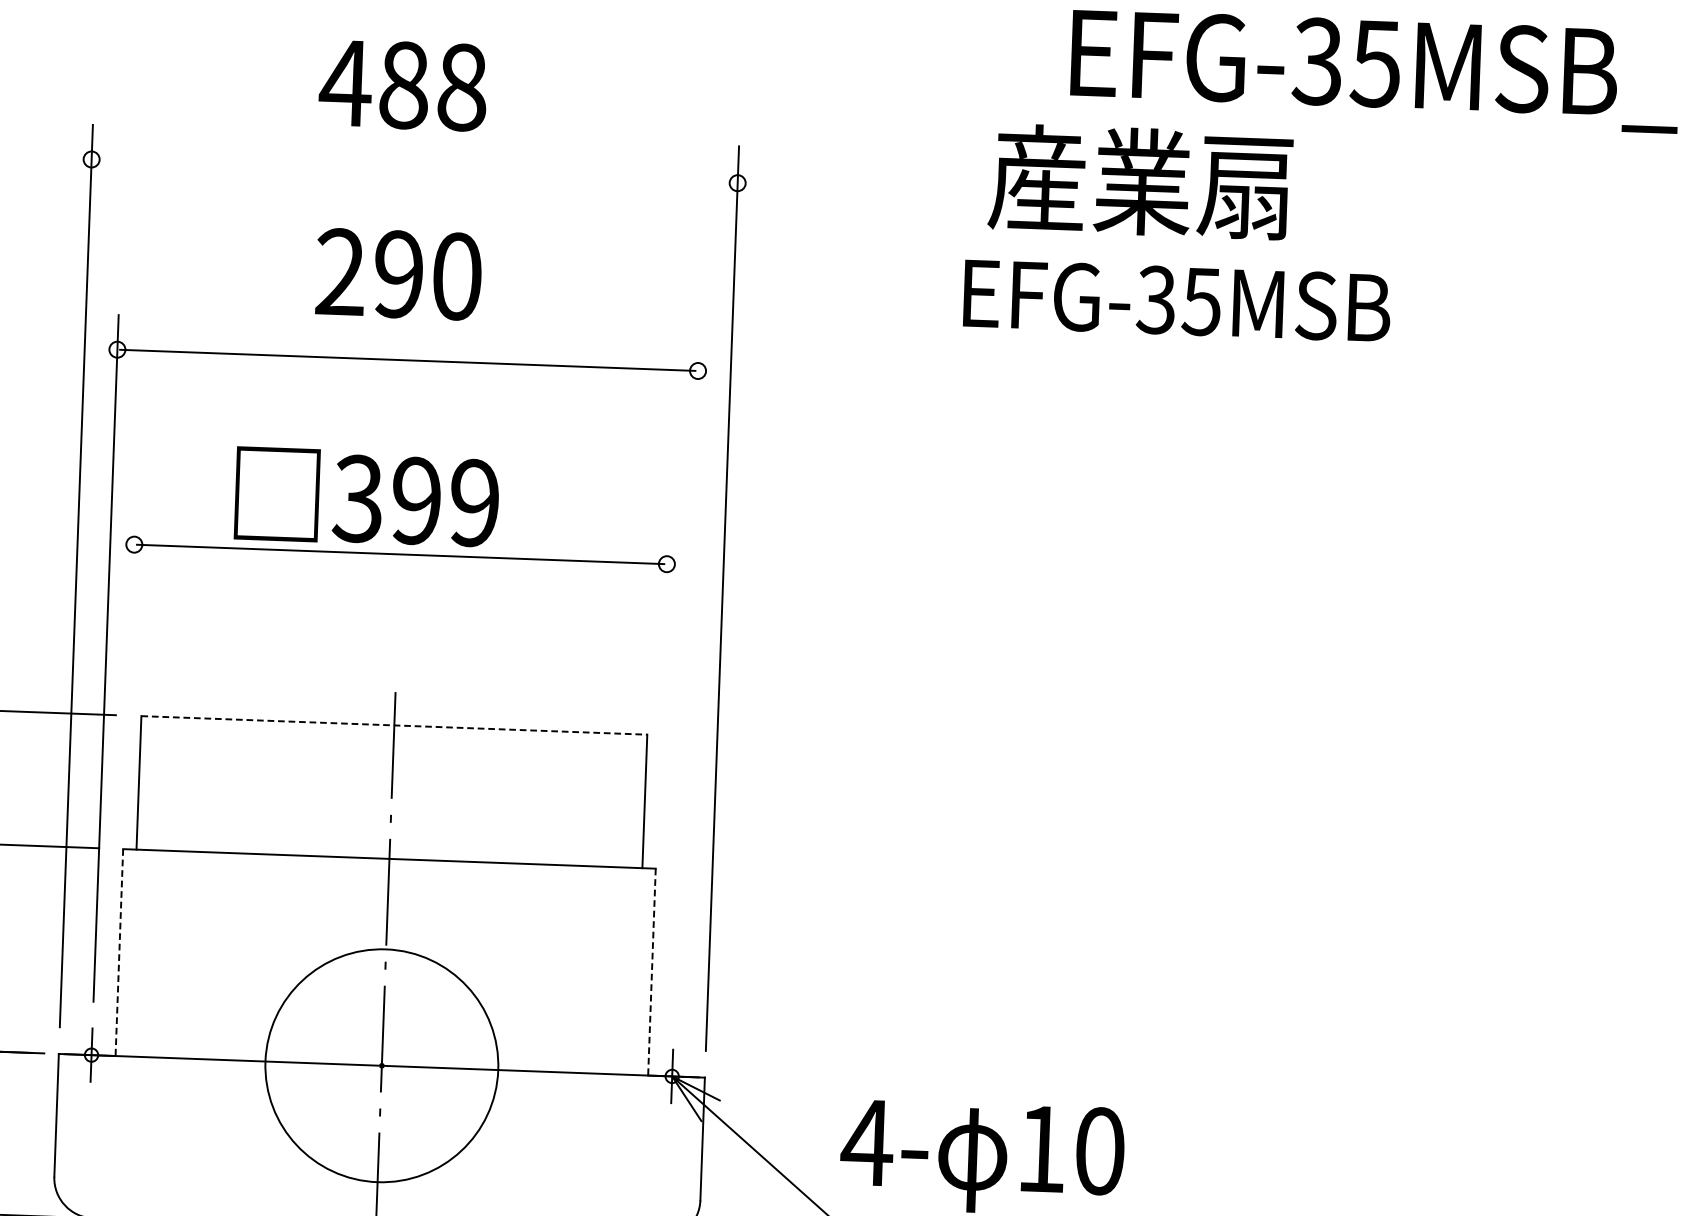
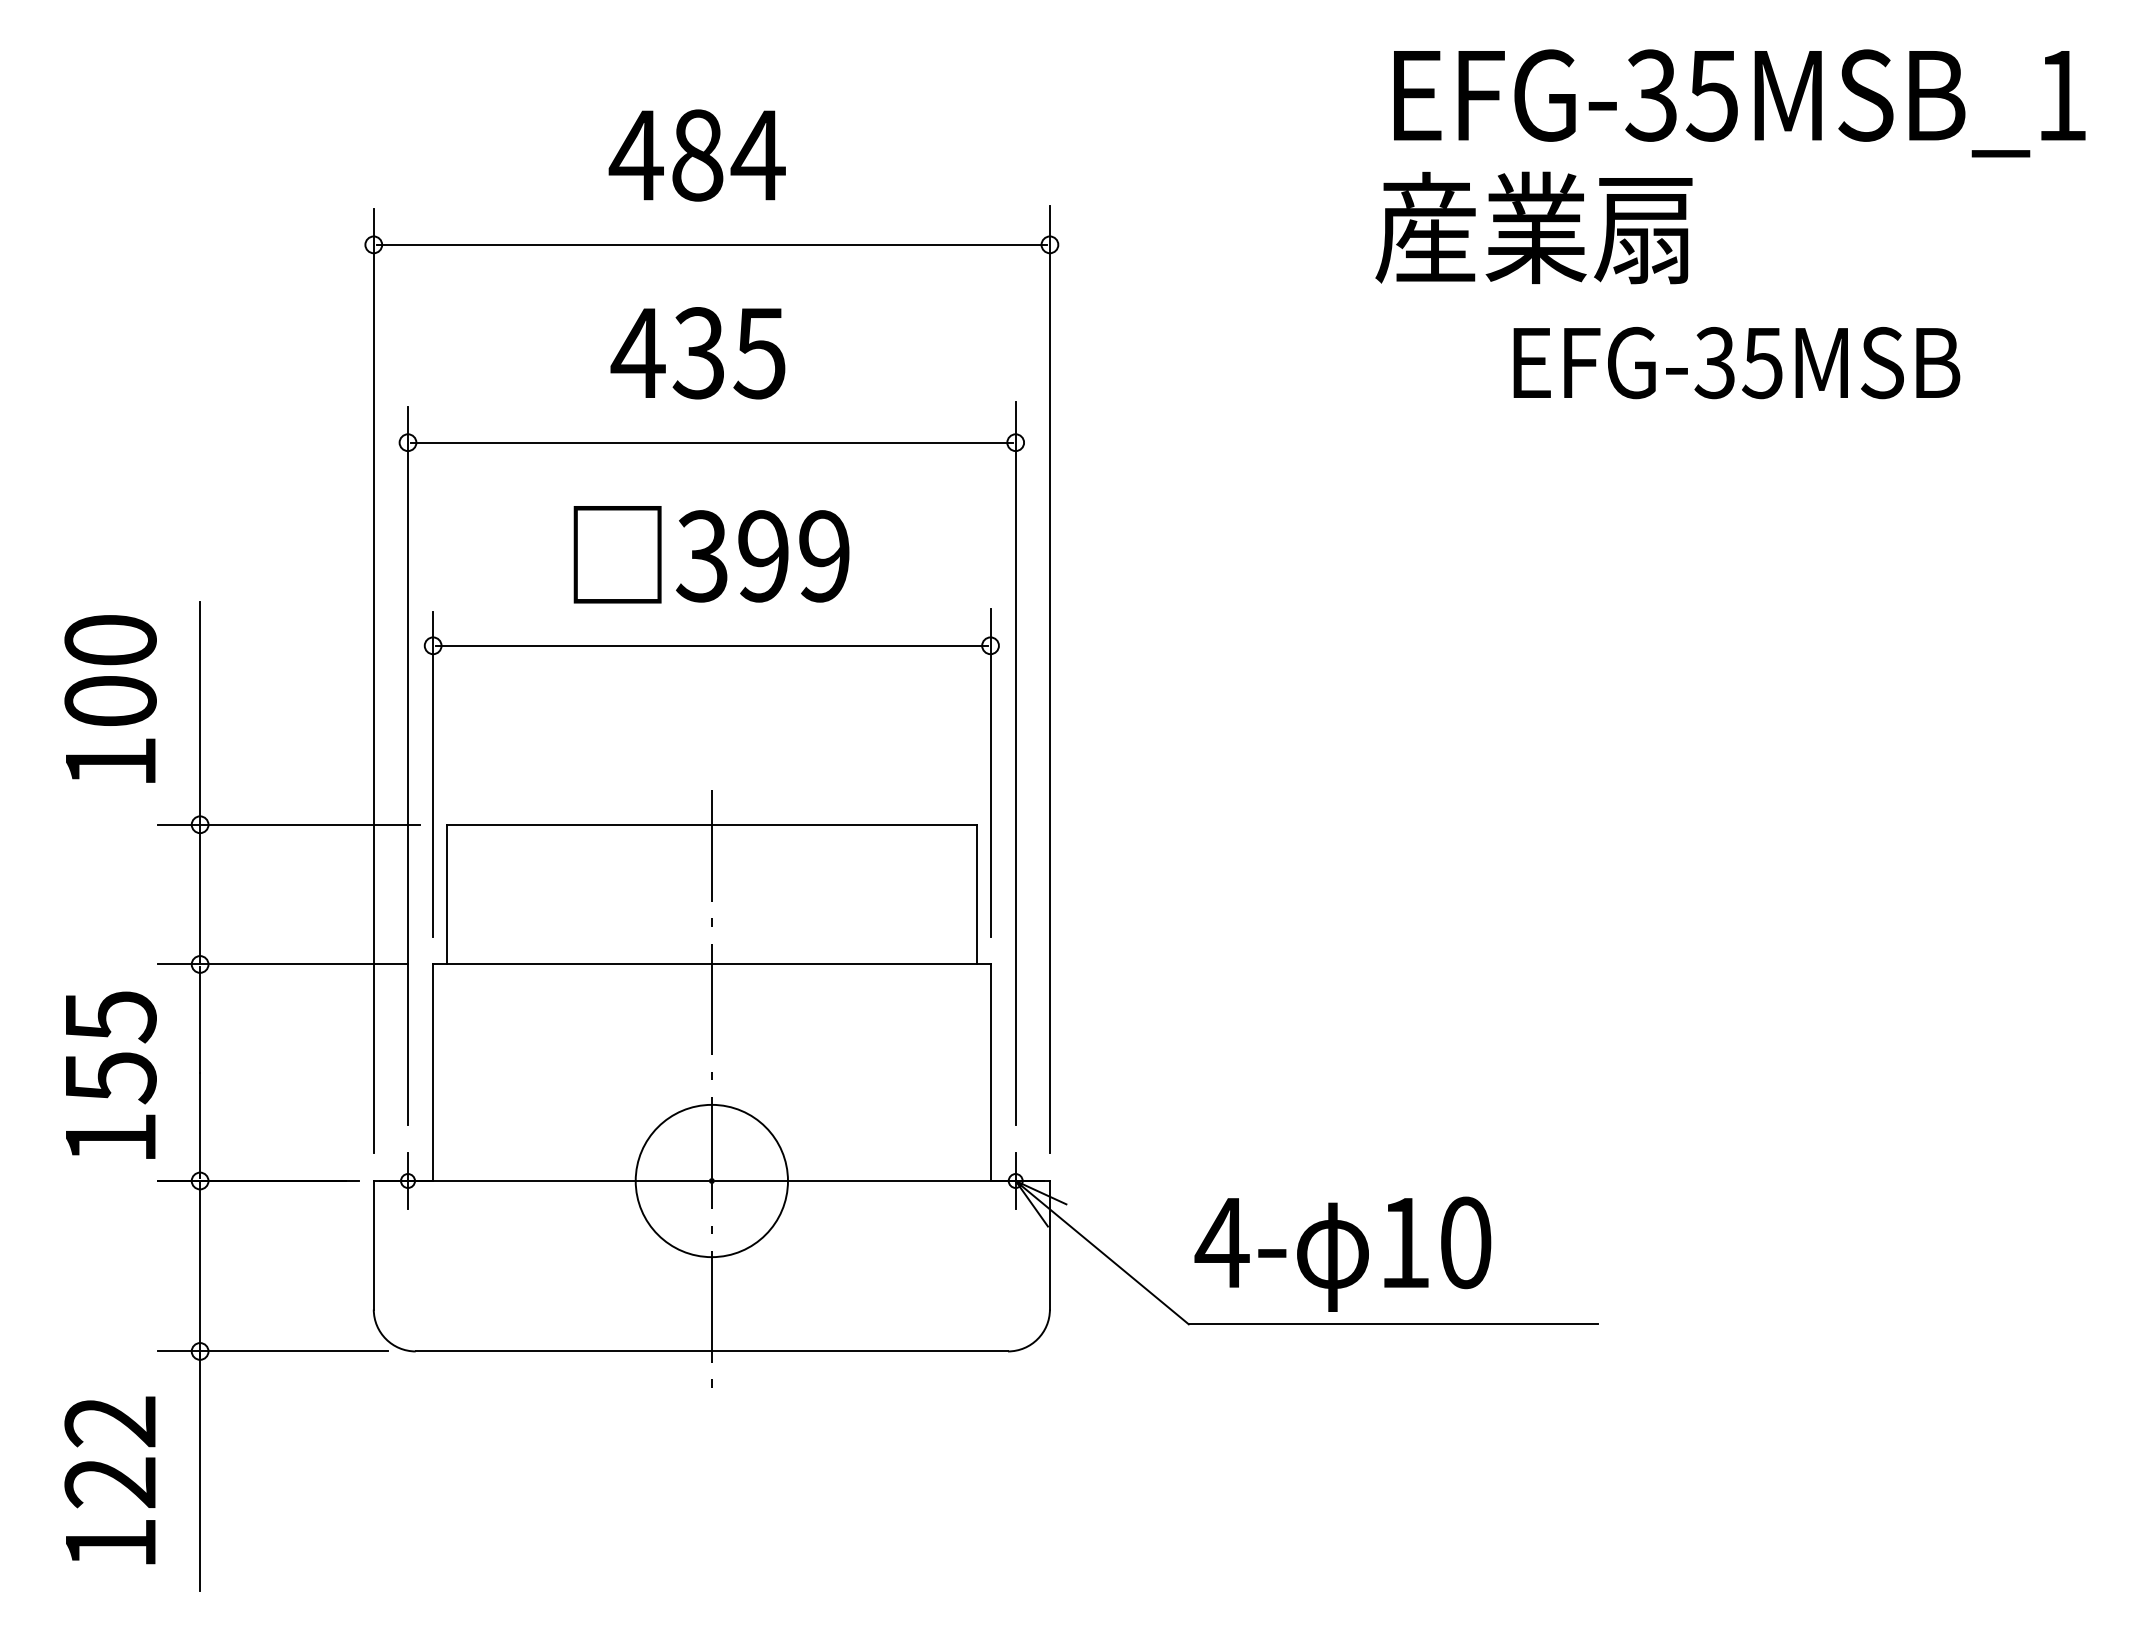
text: (461, 87) -> (757, 155), 488 -> 484
line: (414, 170) -> (711, 244), added
text: (1140, 181) -> (1533, 227), moved
text: (397, 274) -> (697, 353), 290 -> 435
text: (1176, 301) -> (1736, 363), moved
text: (366, 497) -> (711, 554), moved
line: (130, 666) -> (433, 773), added
line: (686, 677) -> (1015, 763), added
line: (662, 685) -> (990, 772), added
line: (394, 725) -> (711, 824), dashed -> solid
line: (119, 953) -> (433, 1073), dashed -> solid
line: (651, 972) -> (990, 1073), dashed -> solid
circle: (381, 1065) -> (711, 1180), size x0.62

